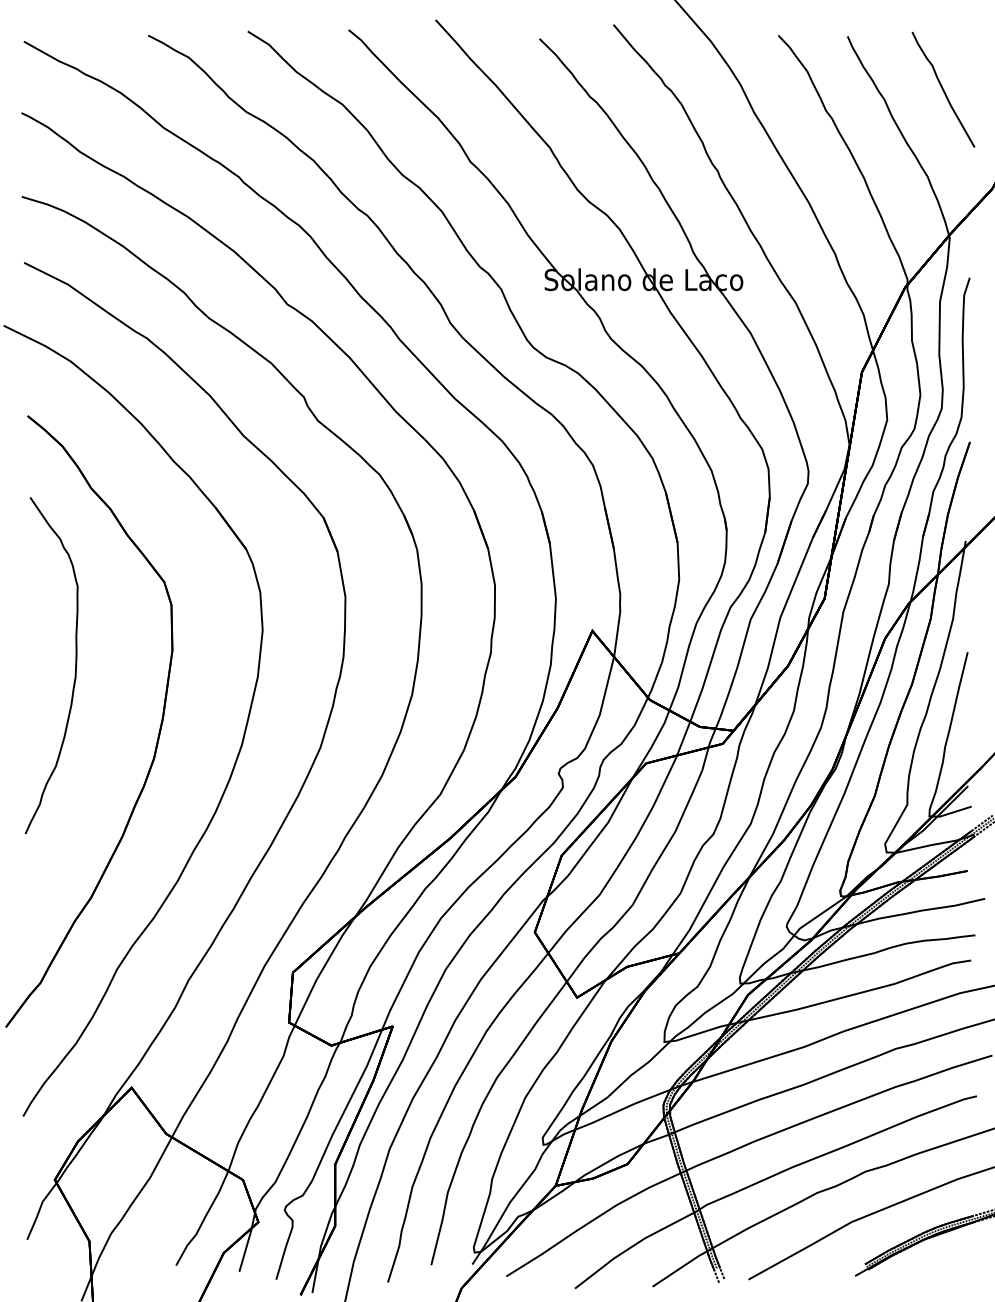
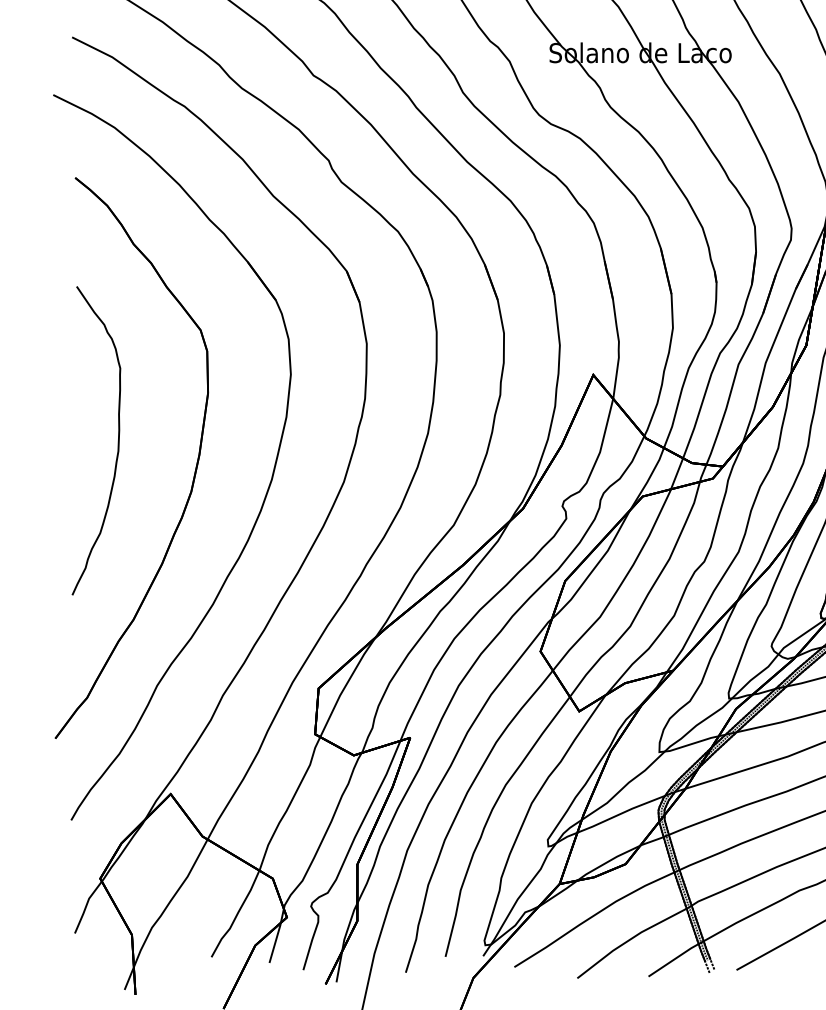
part: (75, 665) -> (118, 440), moved

